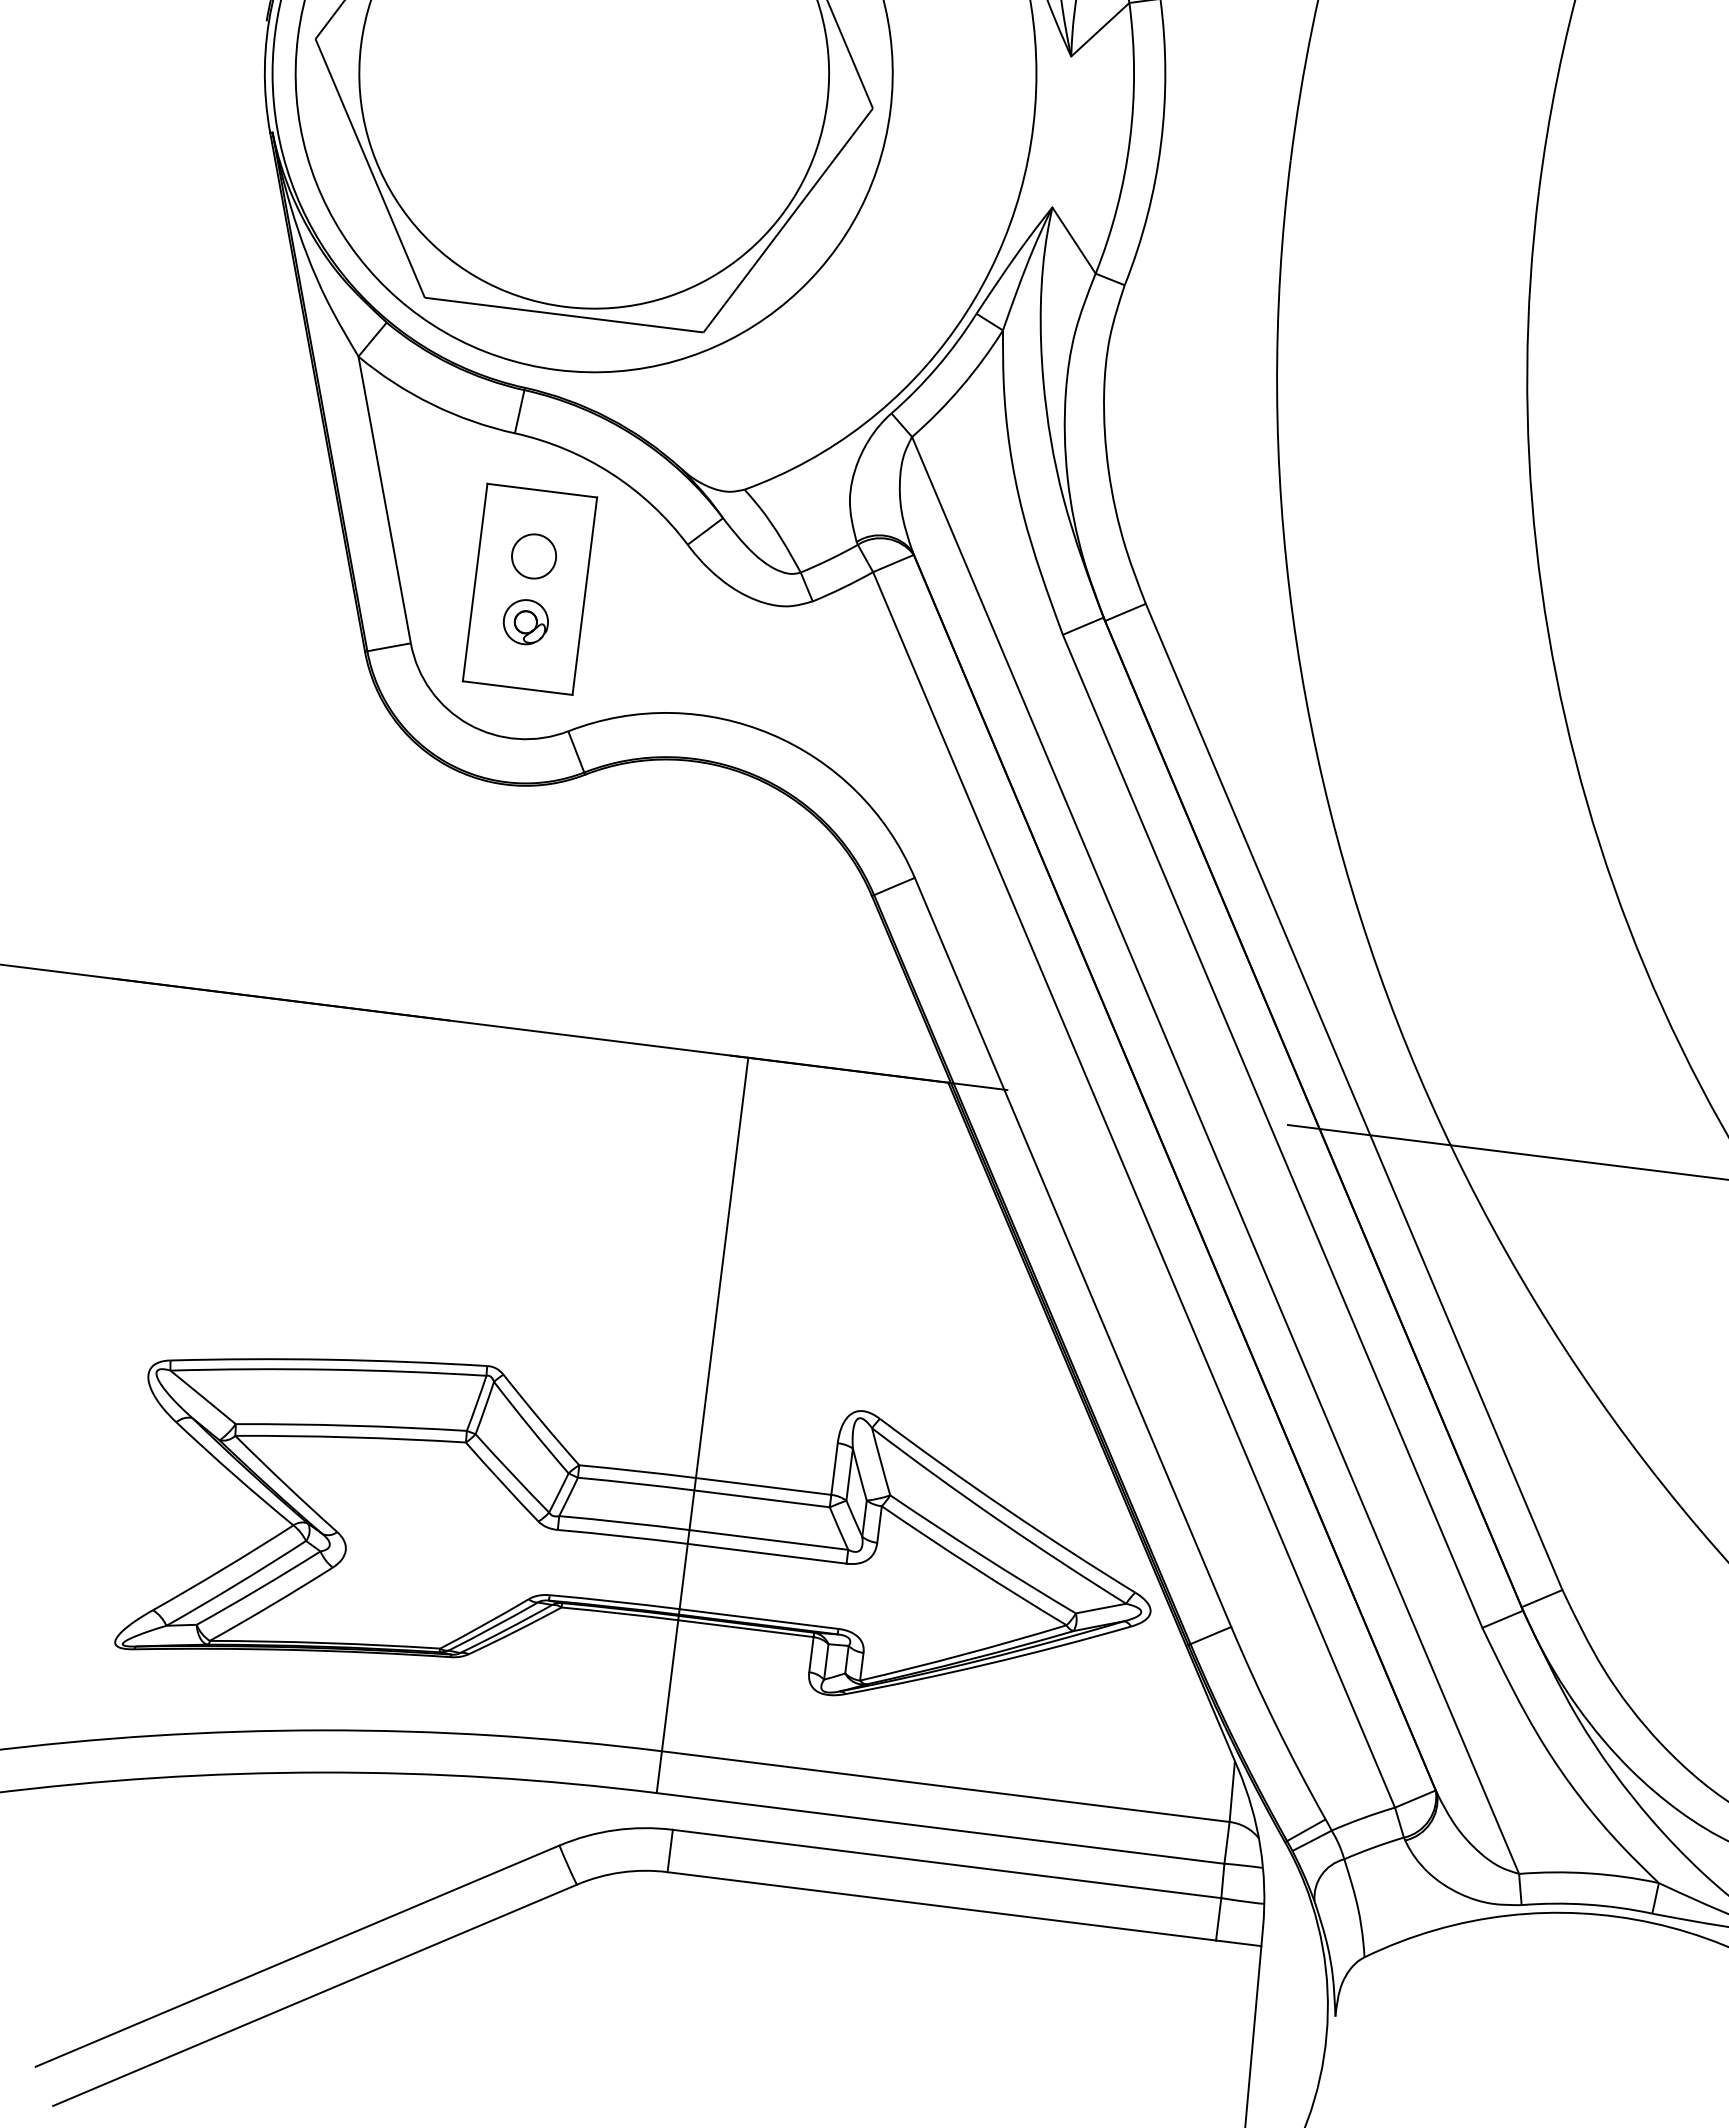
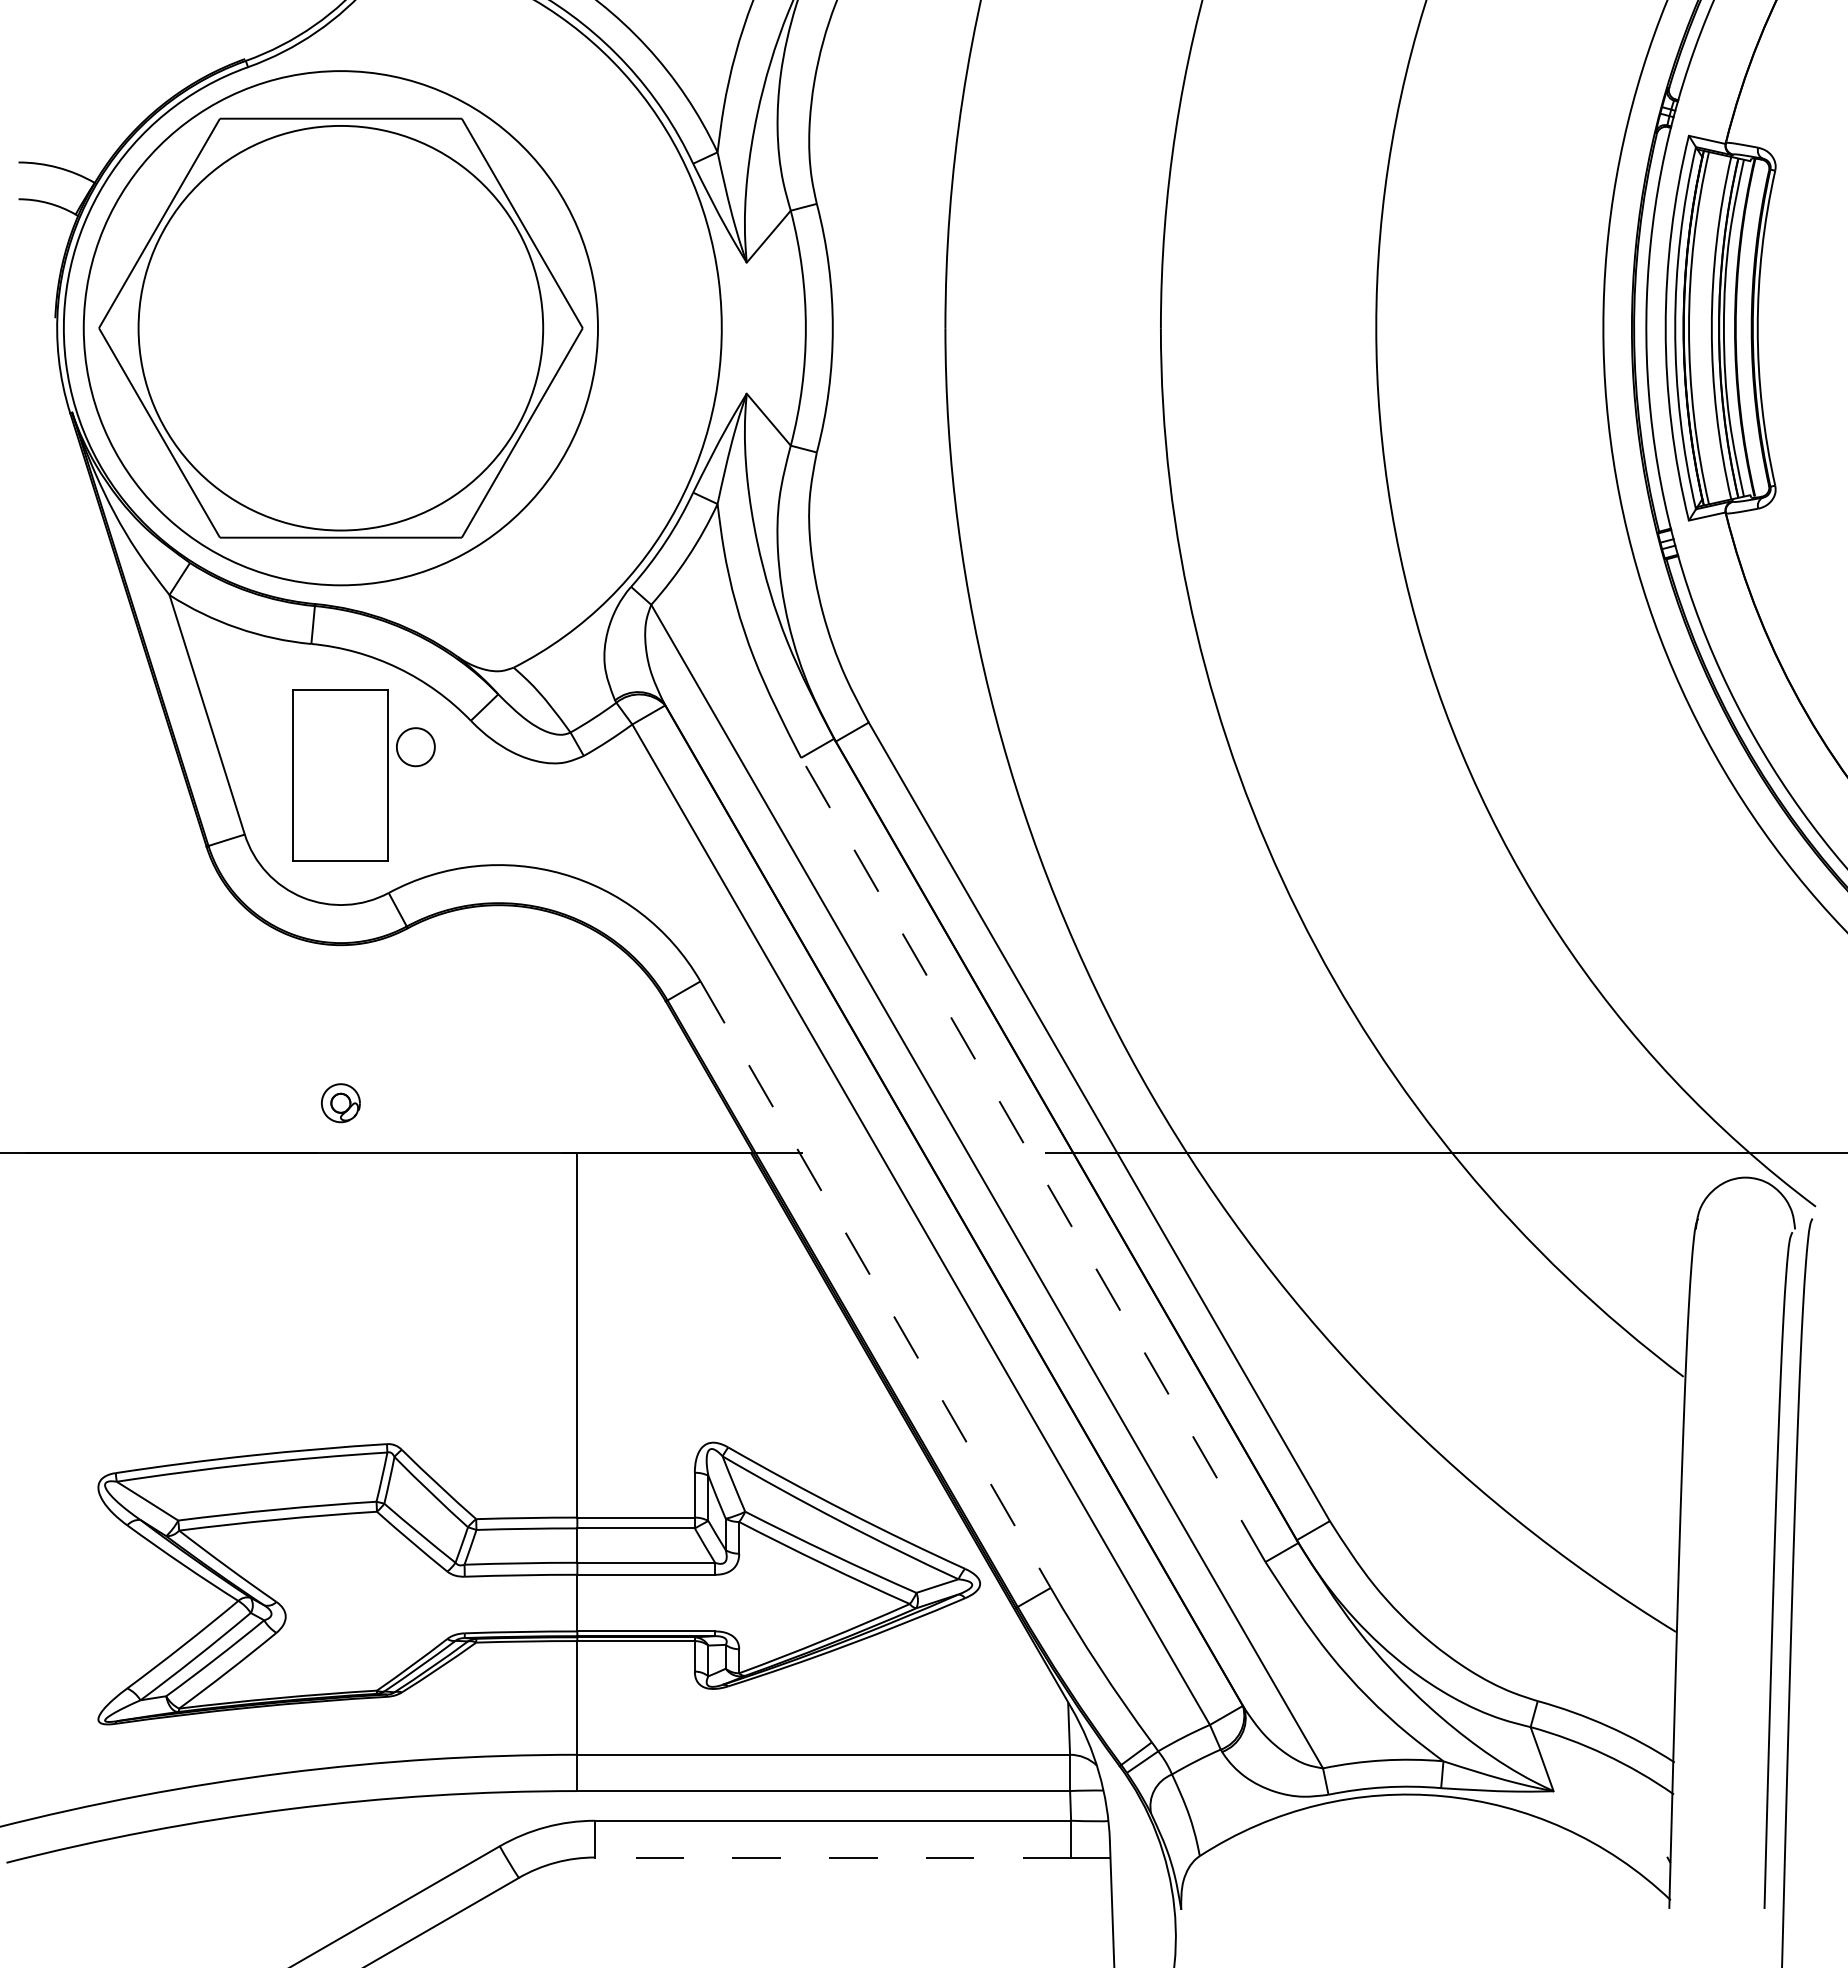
part: (533, 556) -> (415, 747), moved
part: (525, 622) -> (340, 1103), moved
line: (1272, 1130) -> (1033, 1159), solid -> dashed
line: (1072, 1253) -> (875, 1285), solid -> dashed
line: (941, 1906) -> (832, 1857), solid -> dashed

